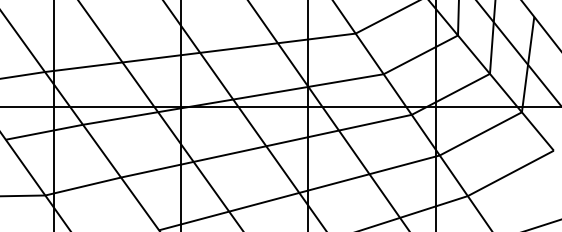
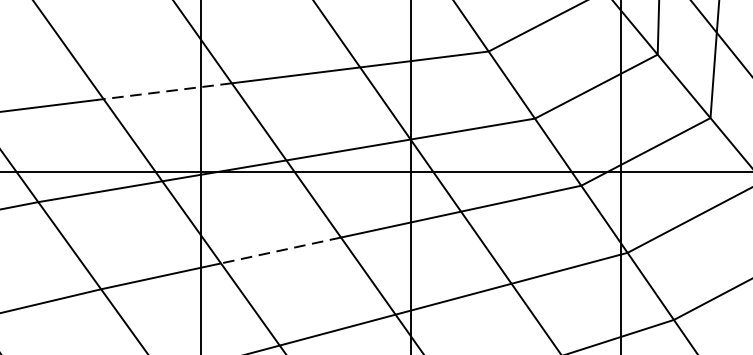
line: (160, 57) -> (166, 90), solid -> dashed
line: (229, 154) -> (280, 251), solid -> dashed

